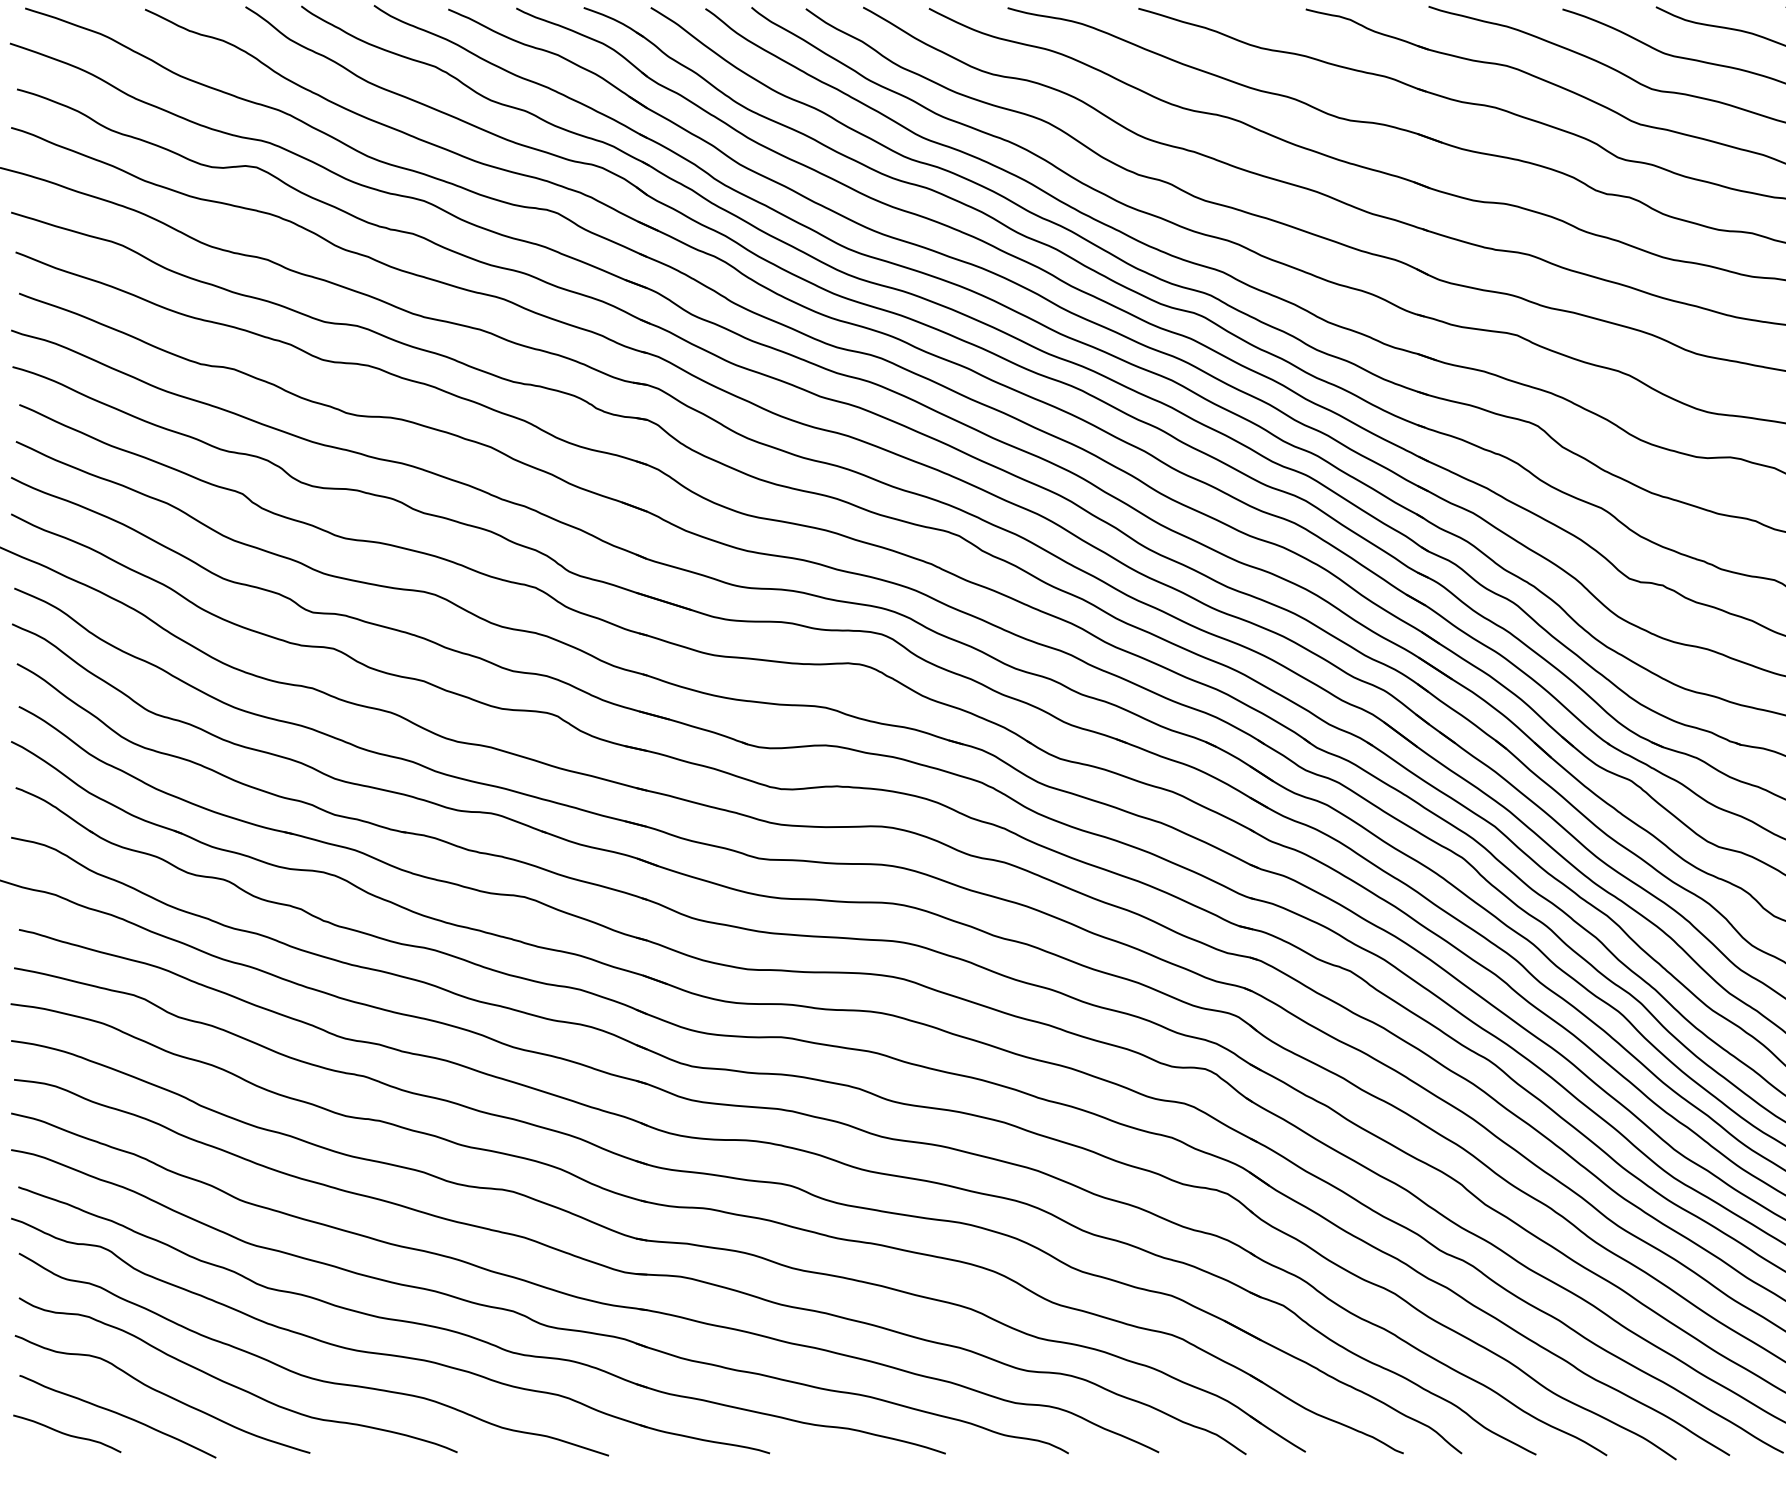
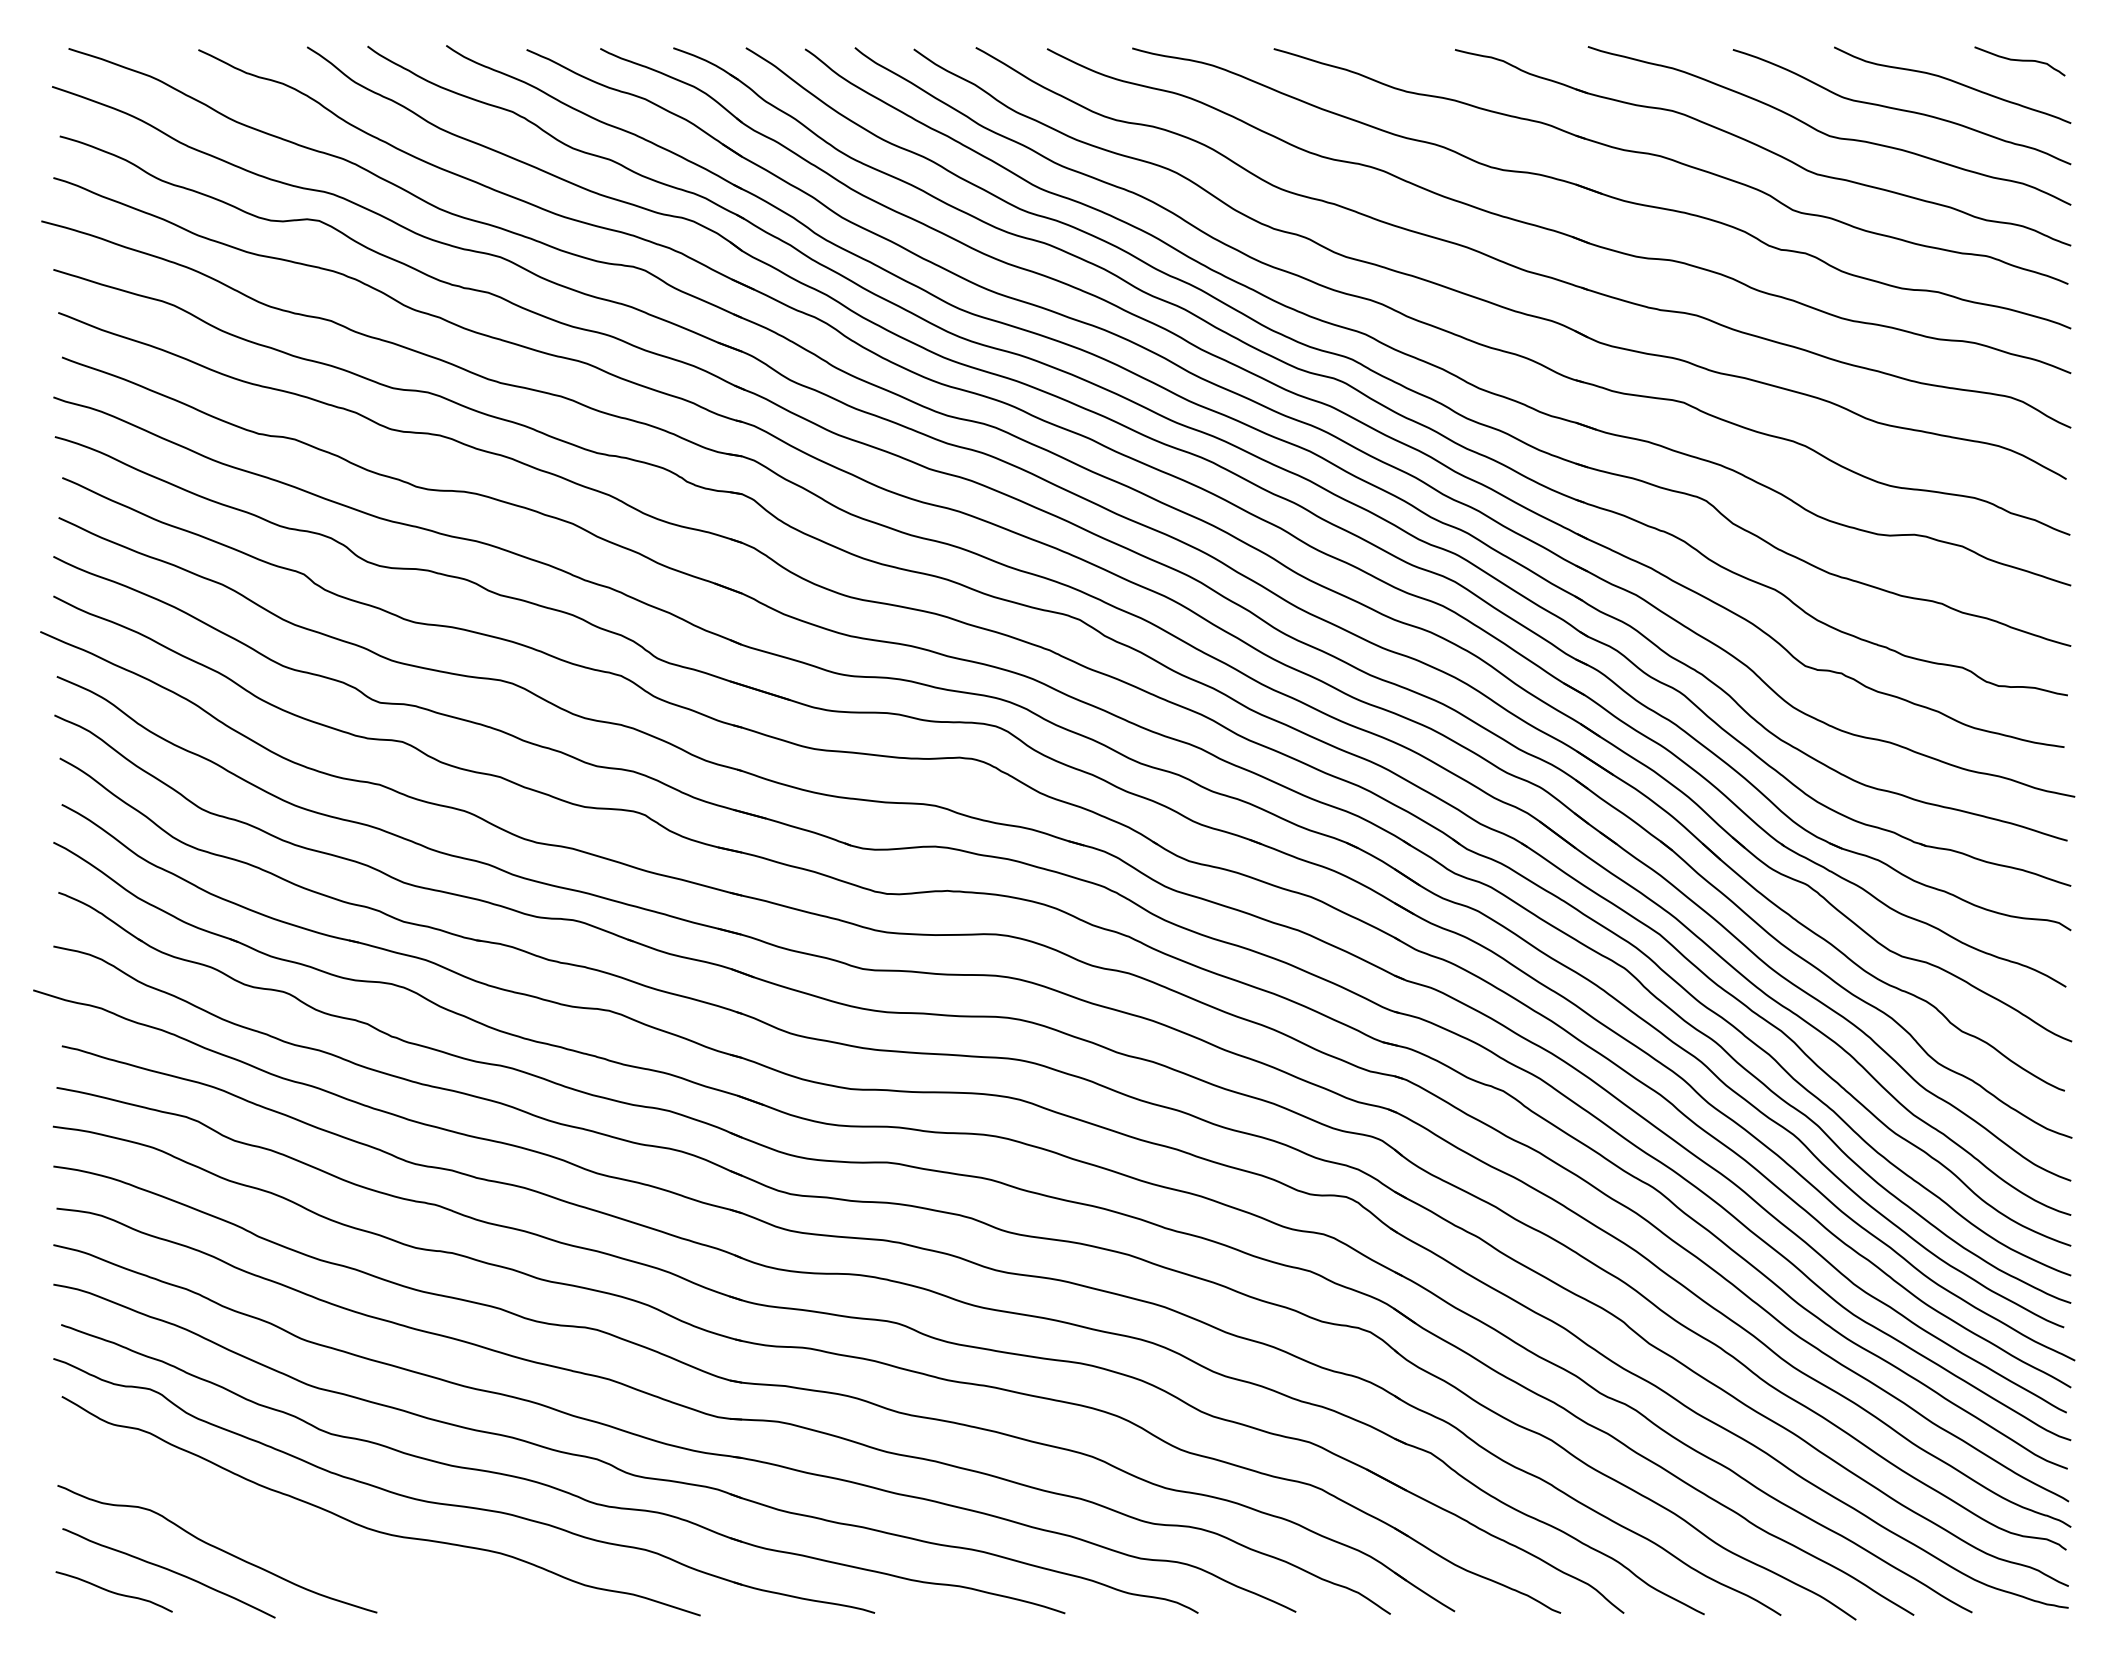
curve: (232, 1384) -> (293, 1538), removed

